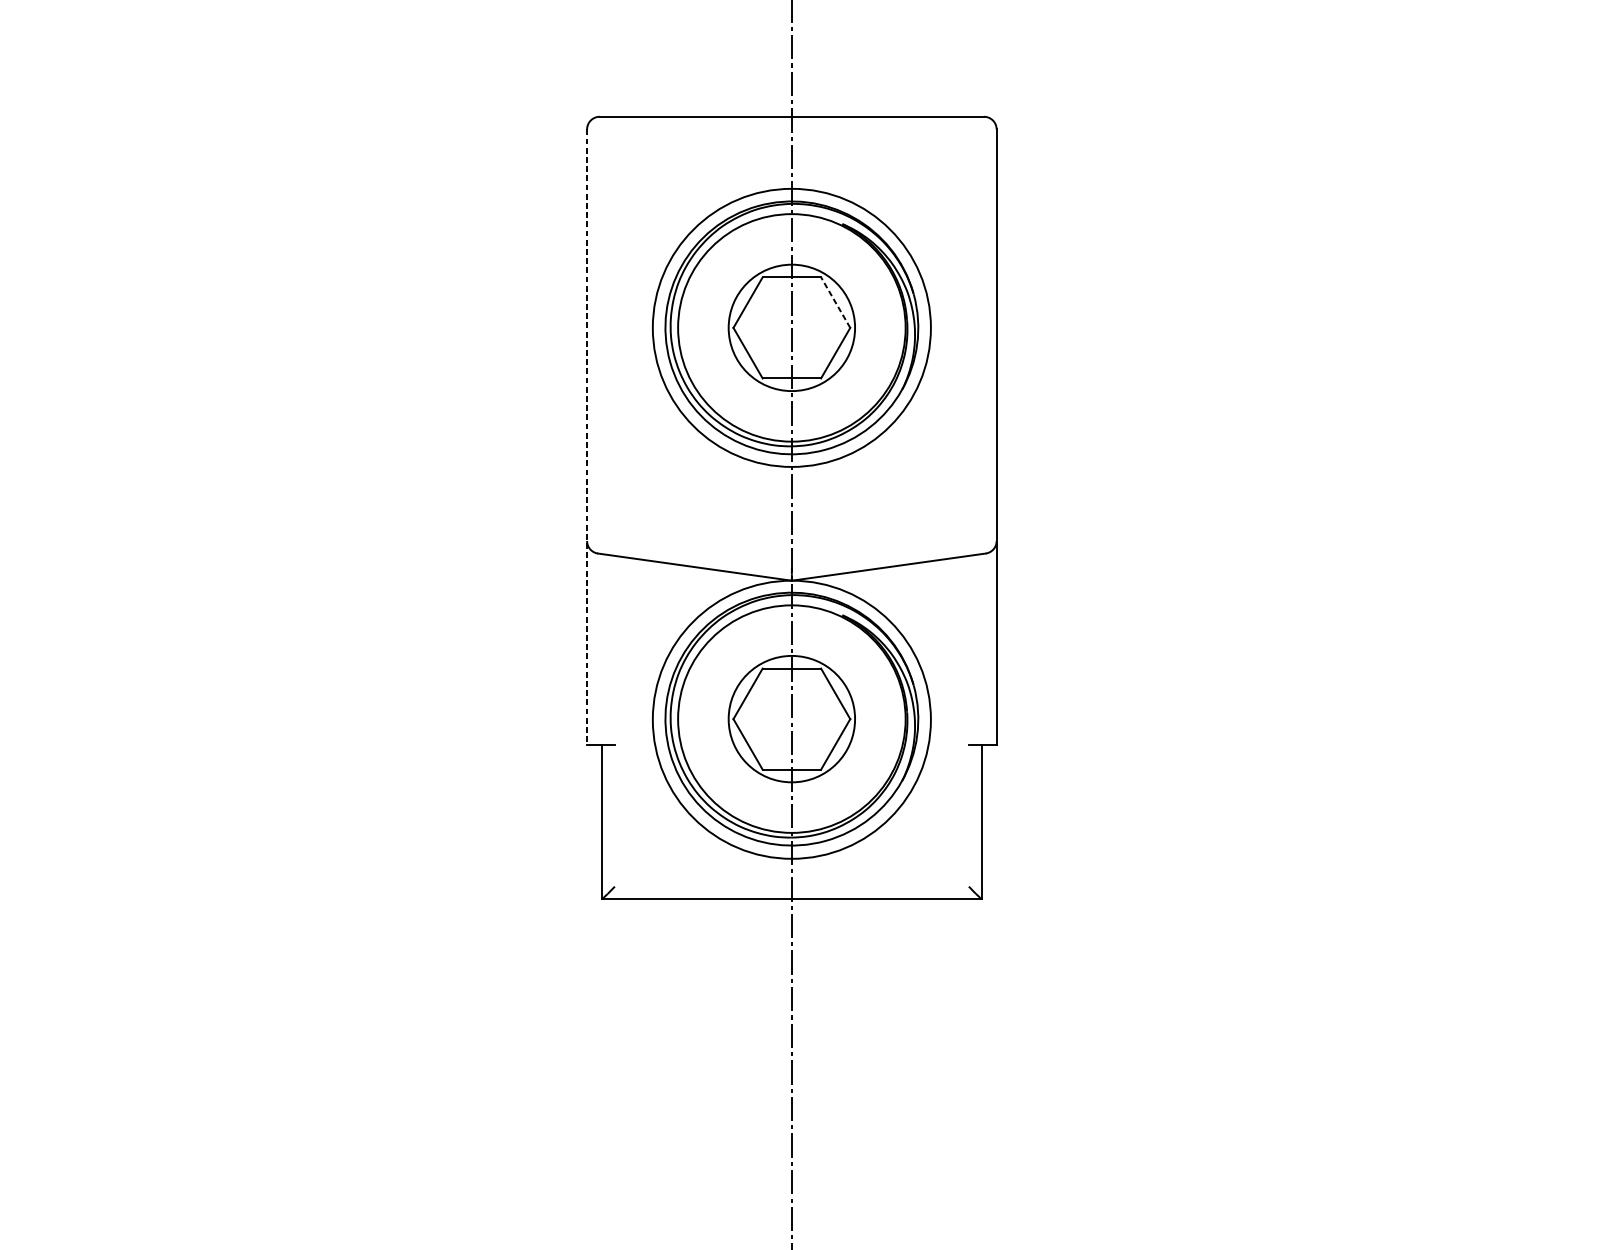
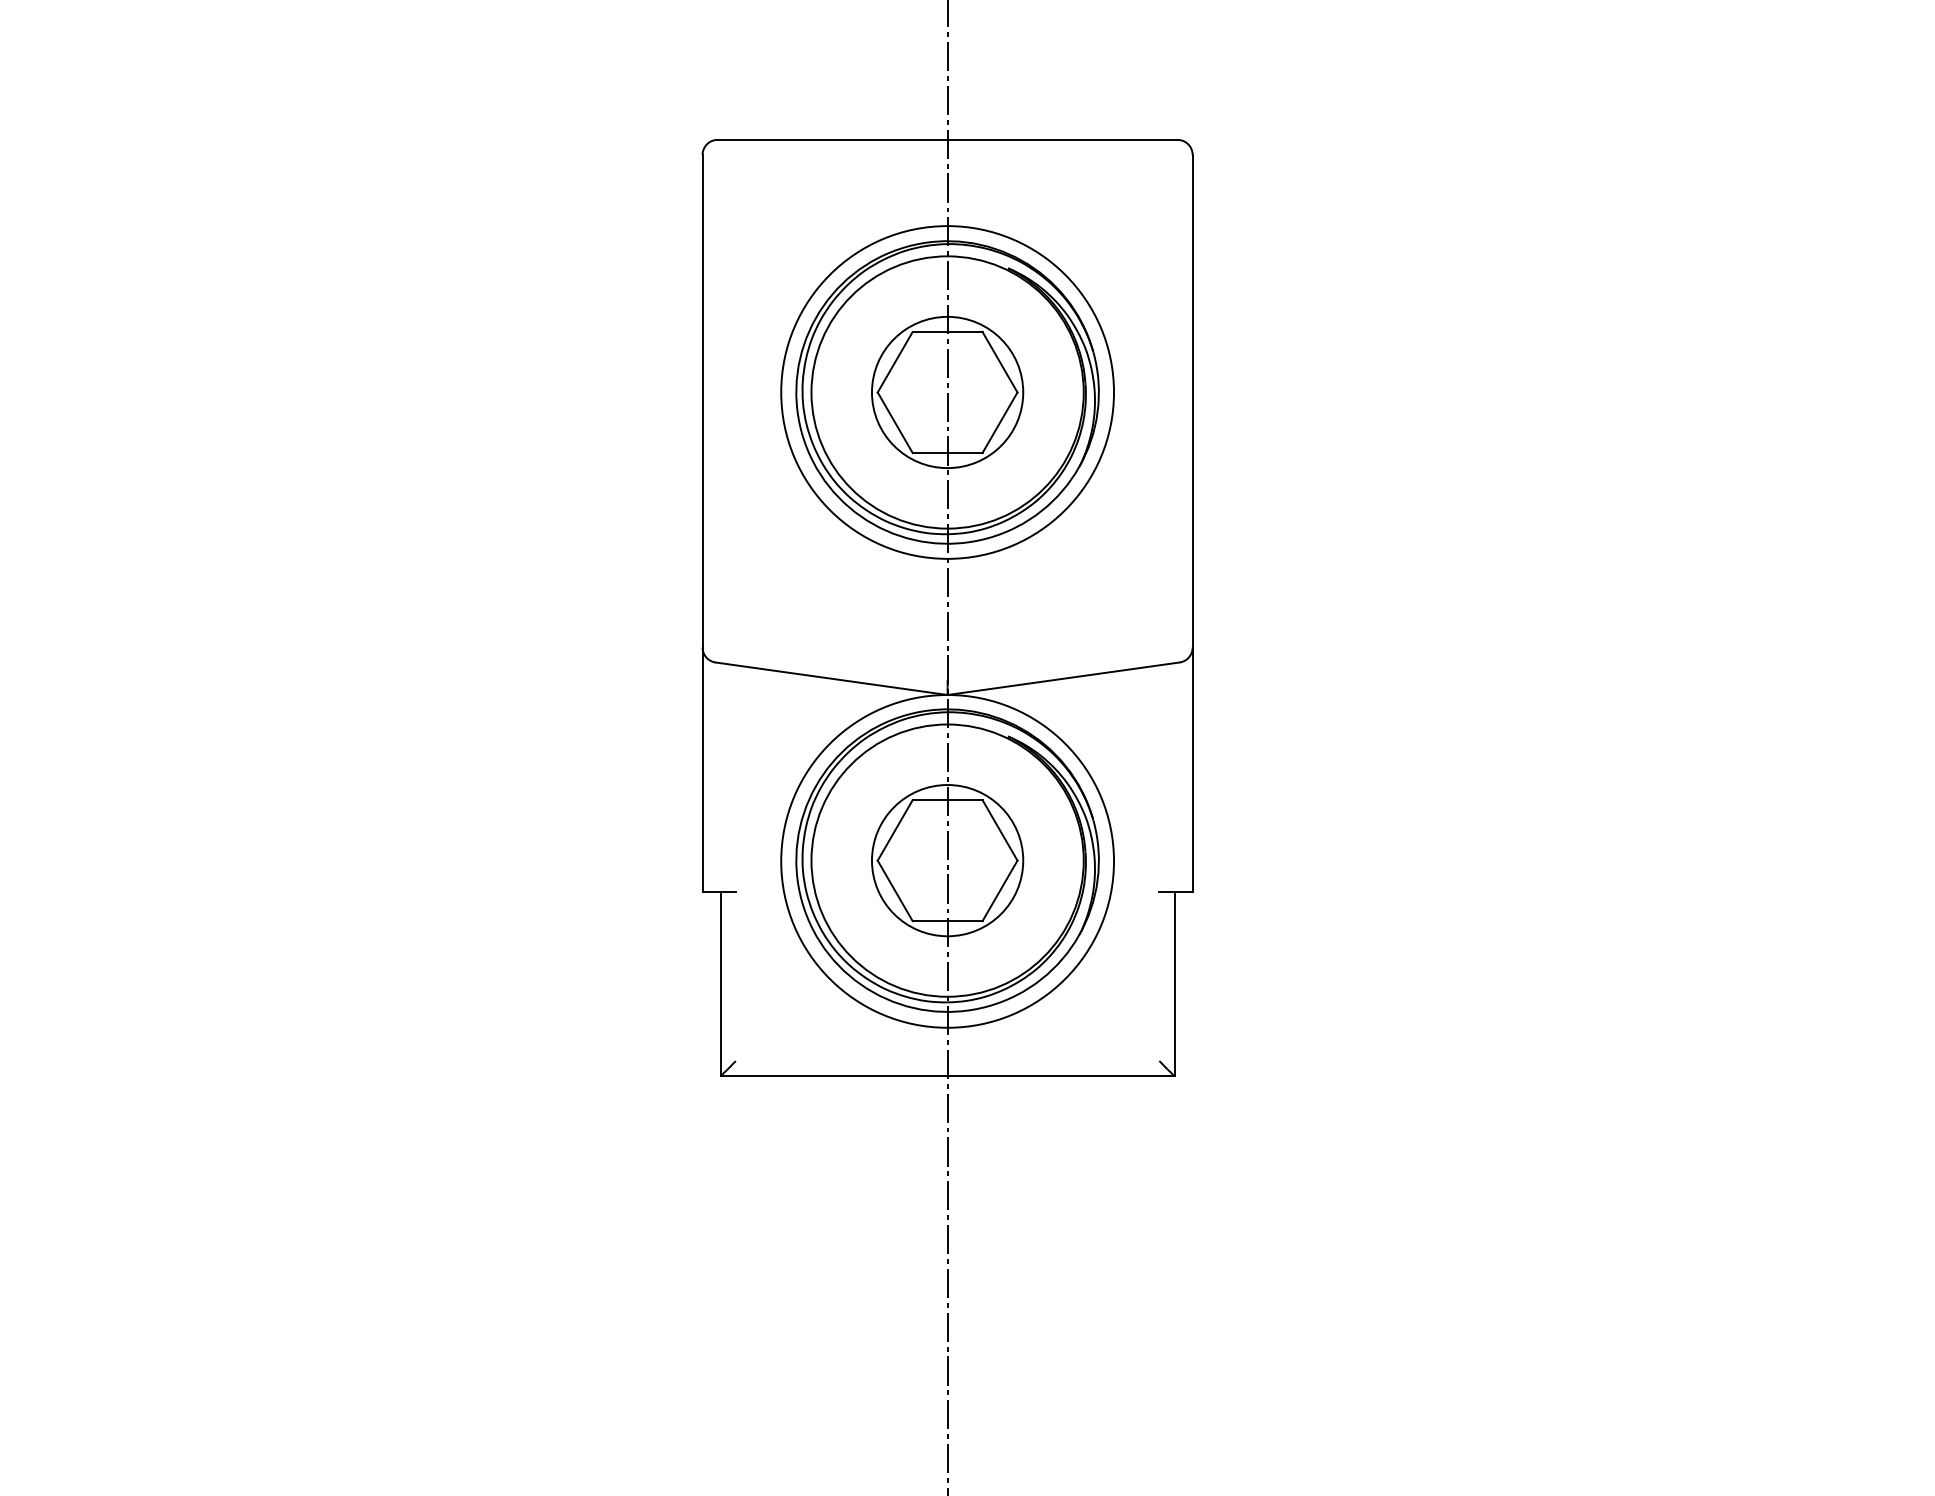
line: (836, 302) -> (1000, 362), dashed -> solid
line: (587, 437) -> (702, 523), dashed -> solid

